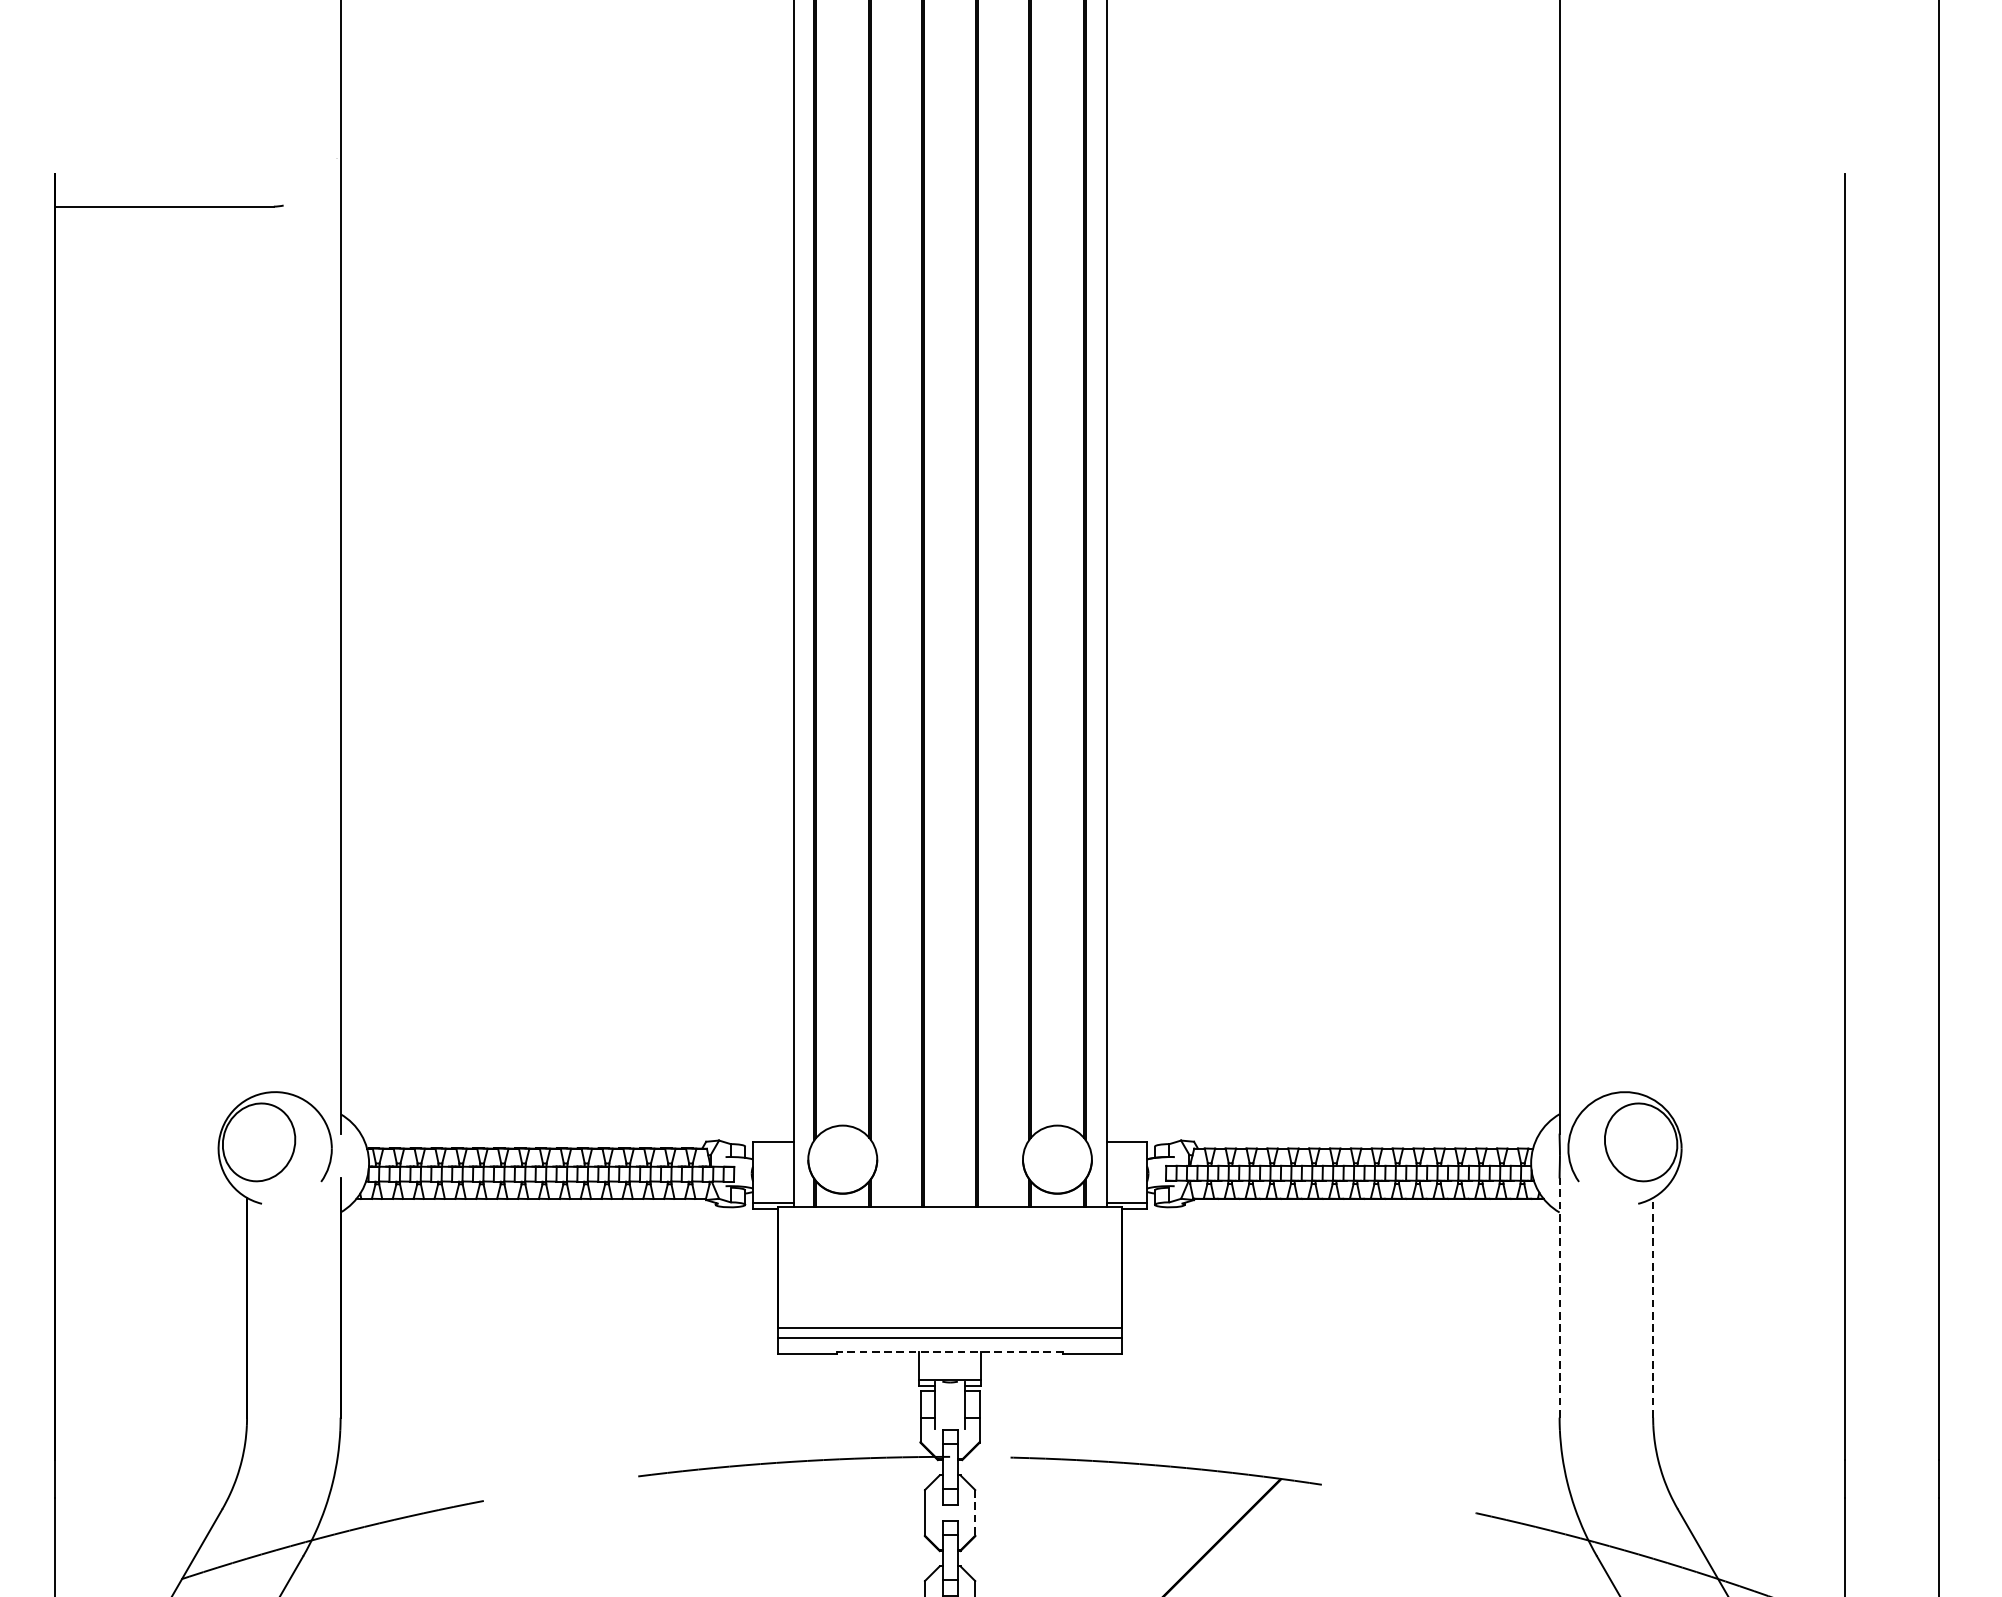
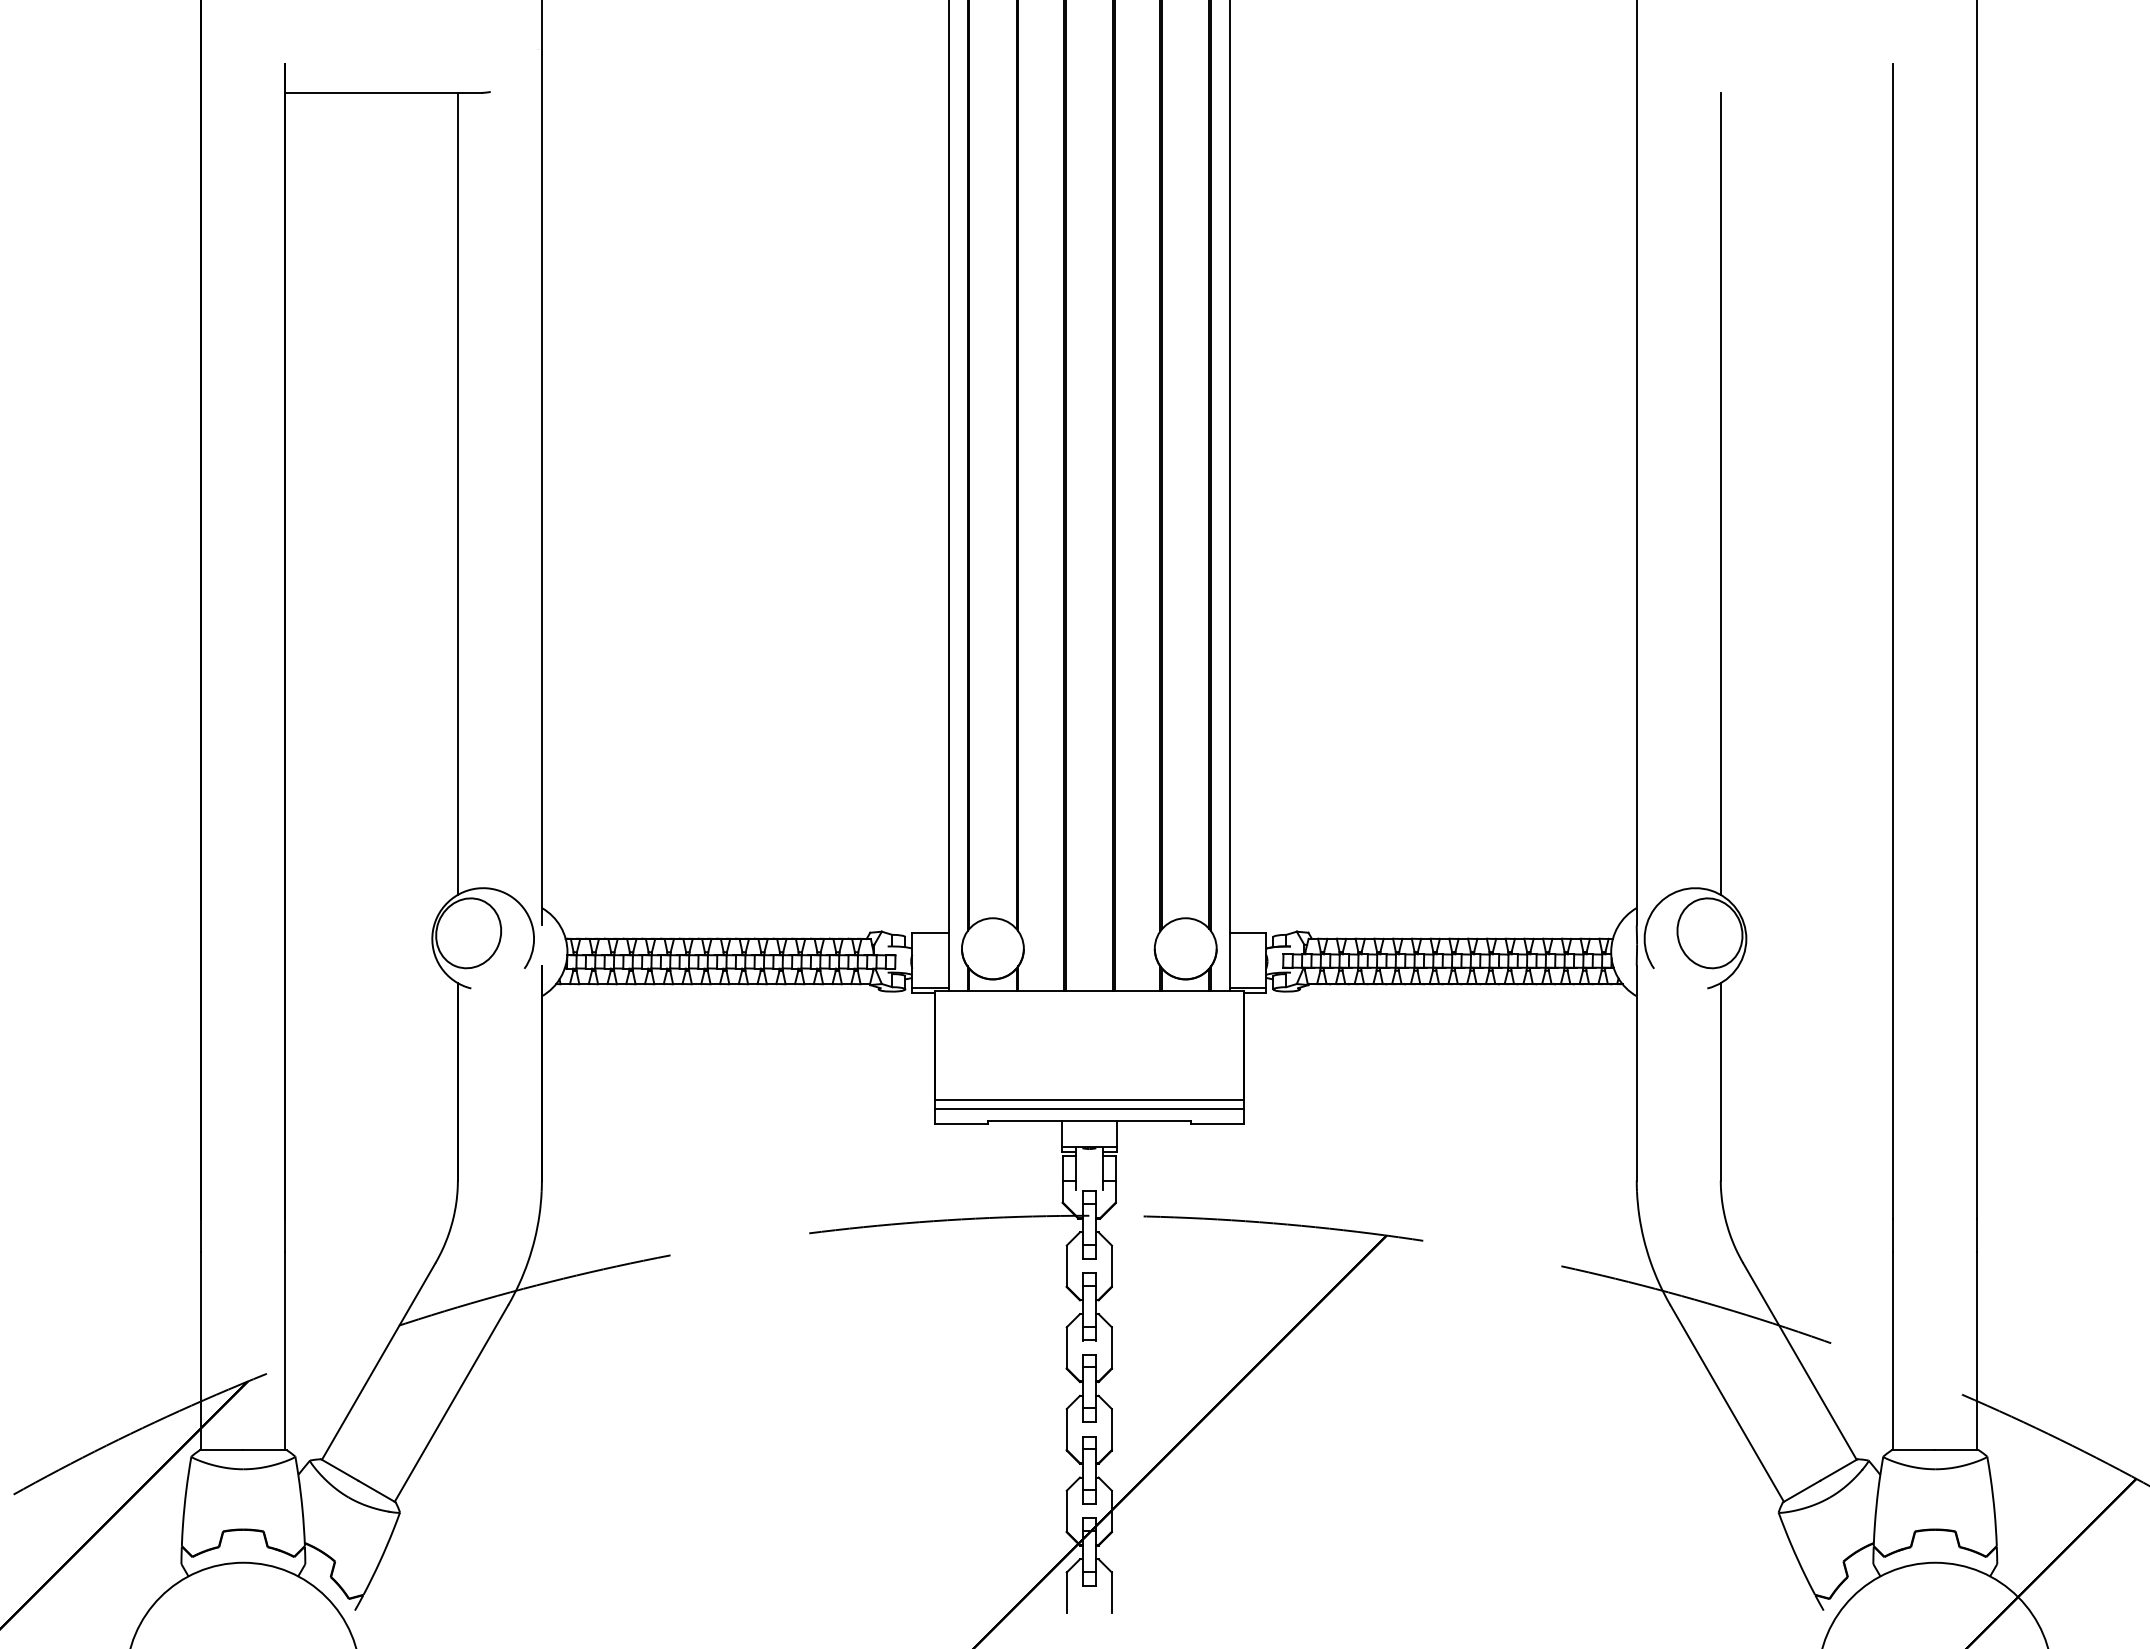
line: (246, 652) -> (457, 493), added
line: (1652, 652) -> (1720, 493), added
line: (1559, 1297) -> (1636, 1072), dashed -> solid
line: (1652, 1307) -> (1720, 1081), dashed -> solid
line: (950, 1351) -> (1089, 1121), dashed -> solid
line: (974, 1513) -> (1111, 1266), dashed -> solid

